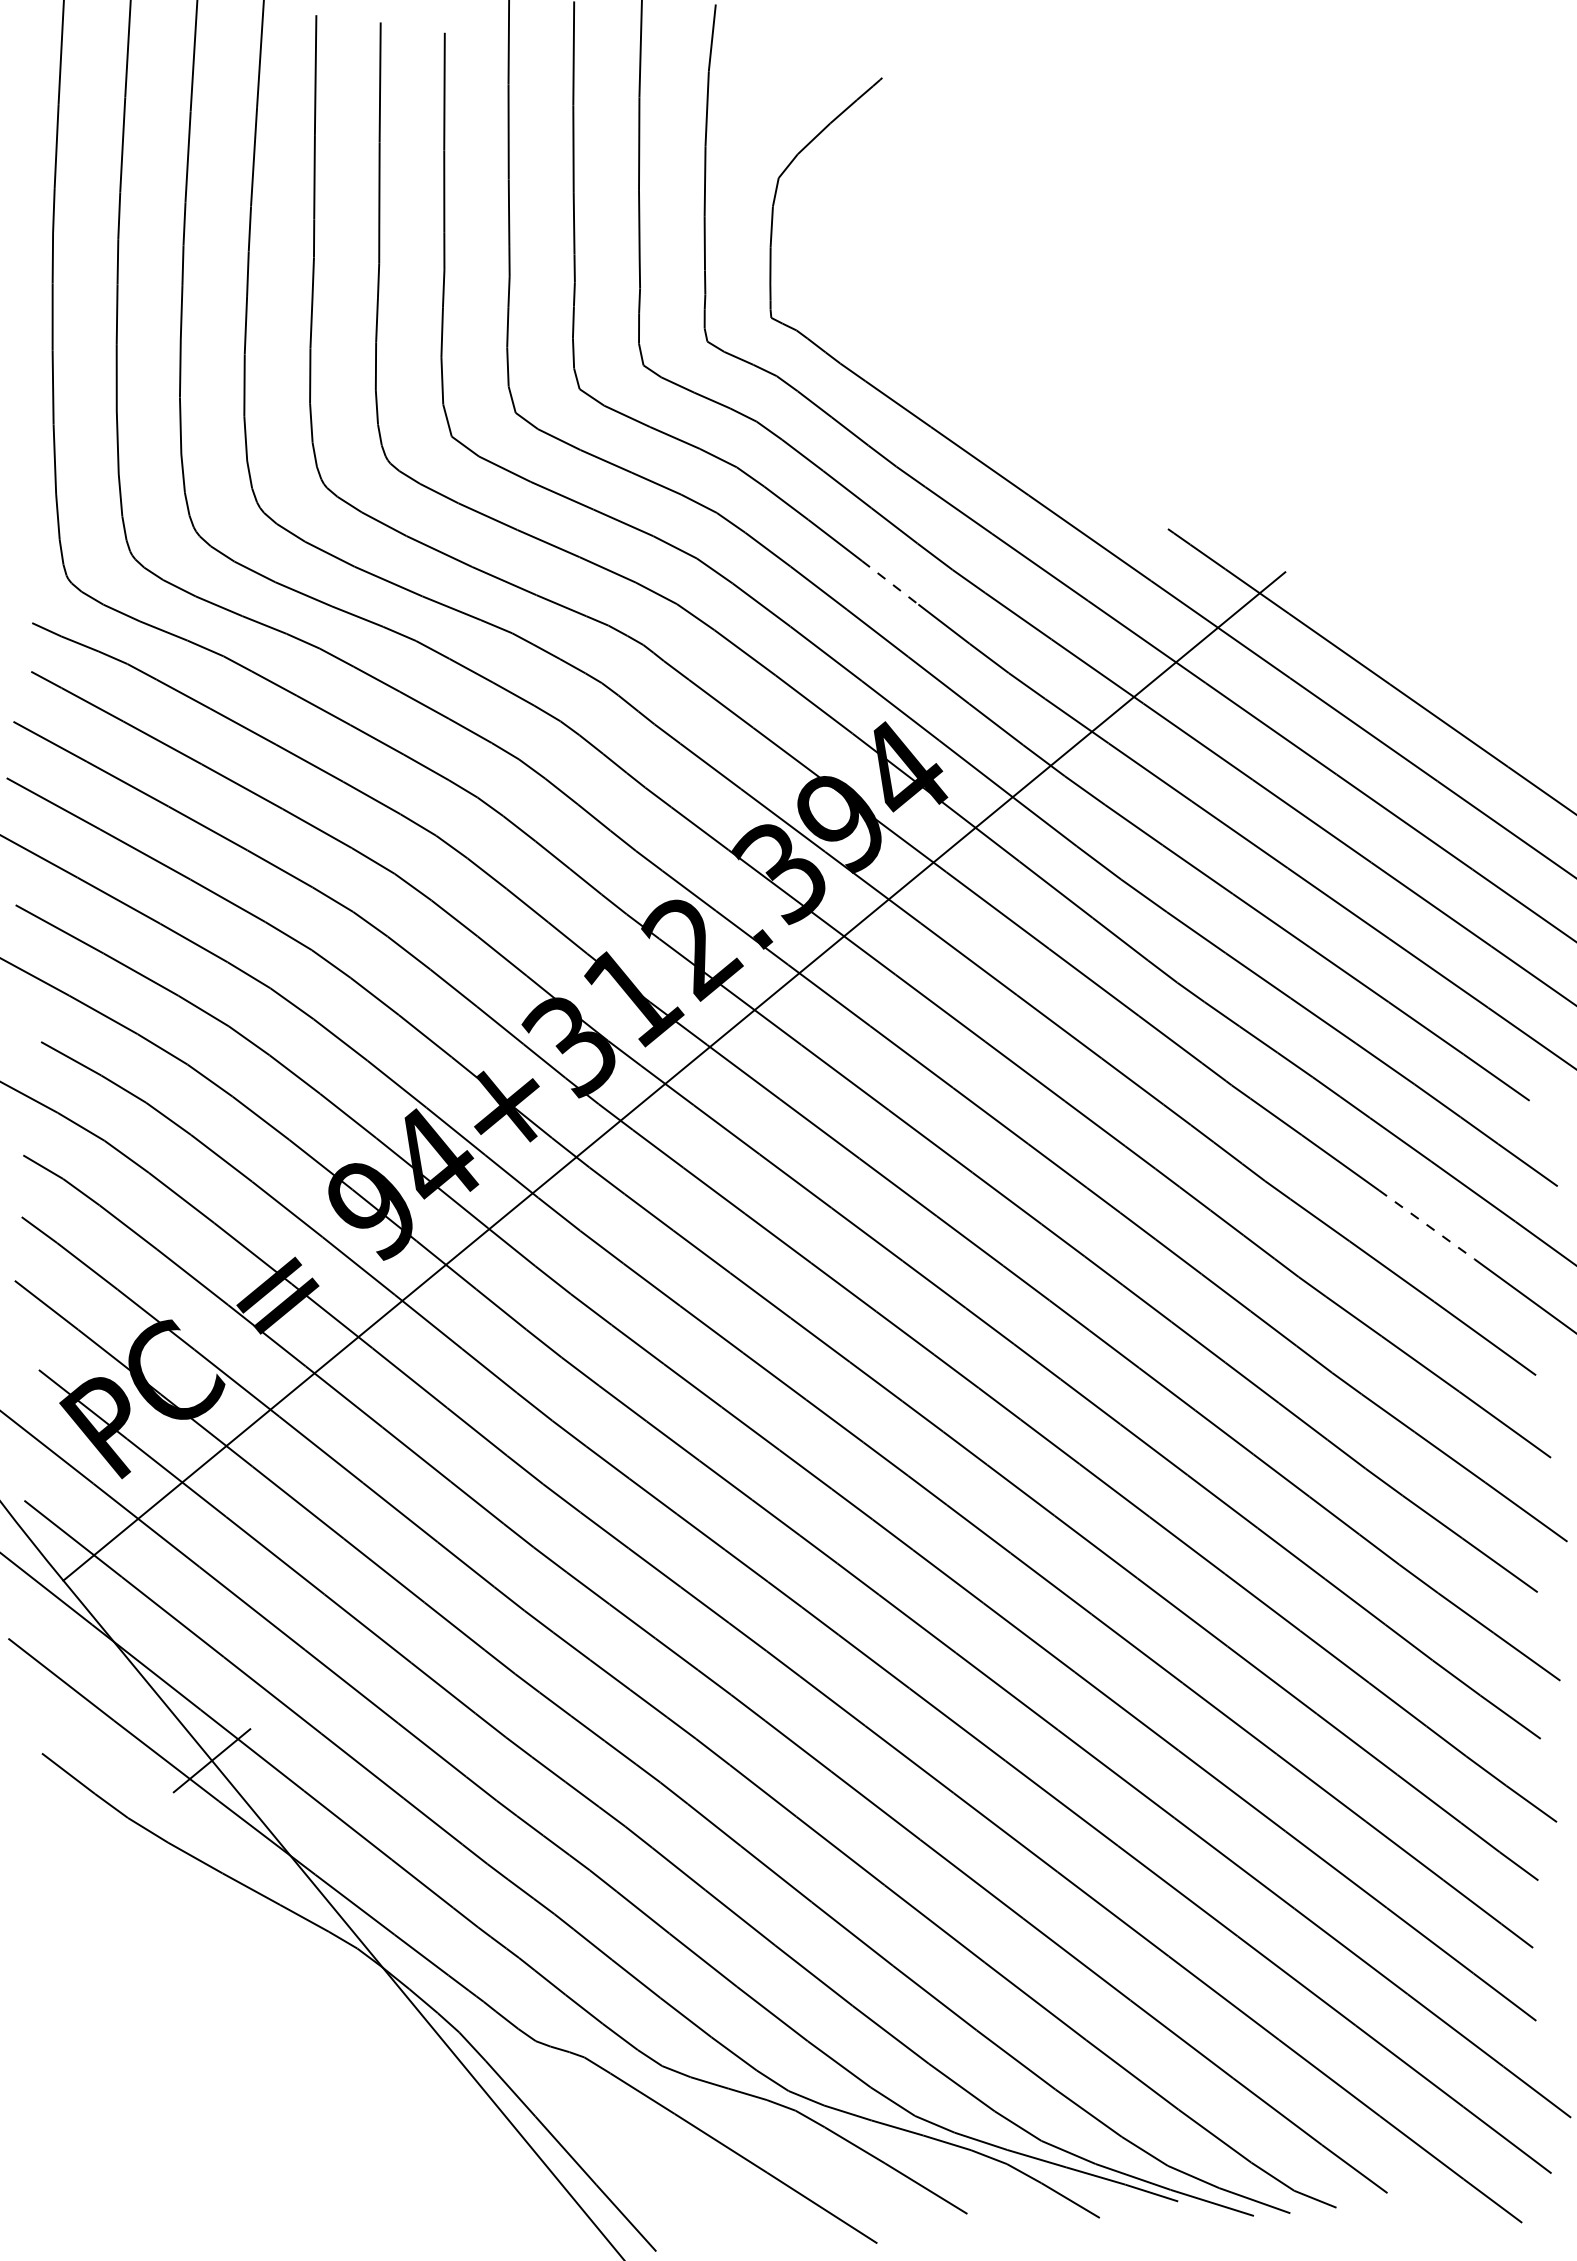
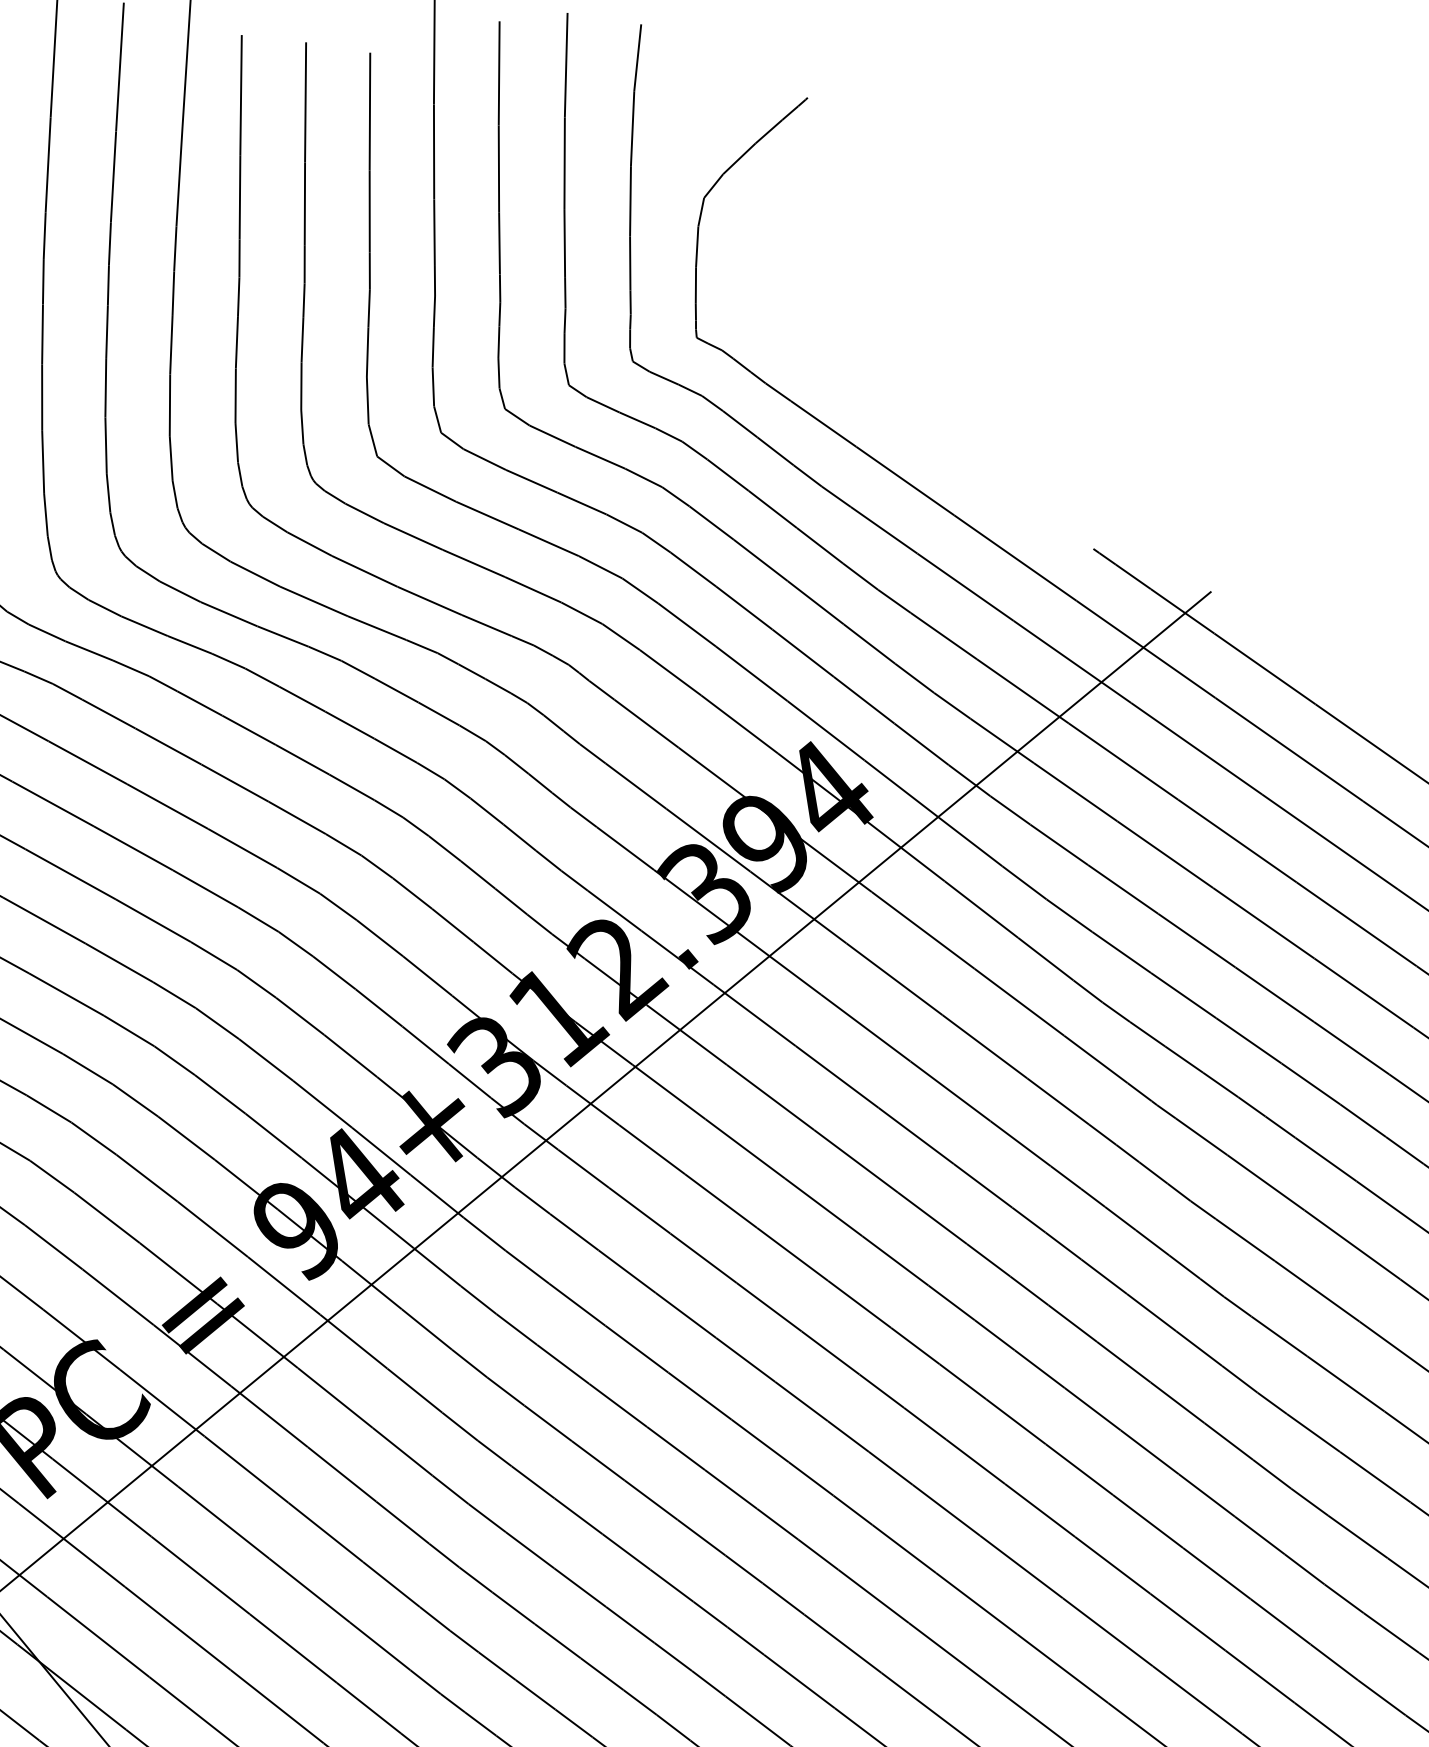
line: (890, 583) -> (815, 603), dashed -> solid
line: (1427, 1225) -> (1352, 1245), dashed -> solid

